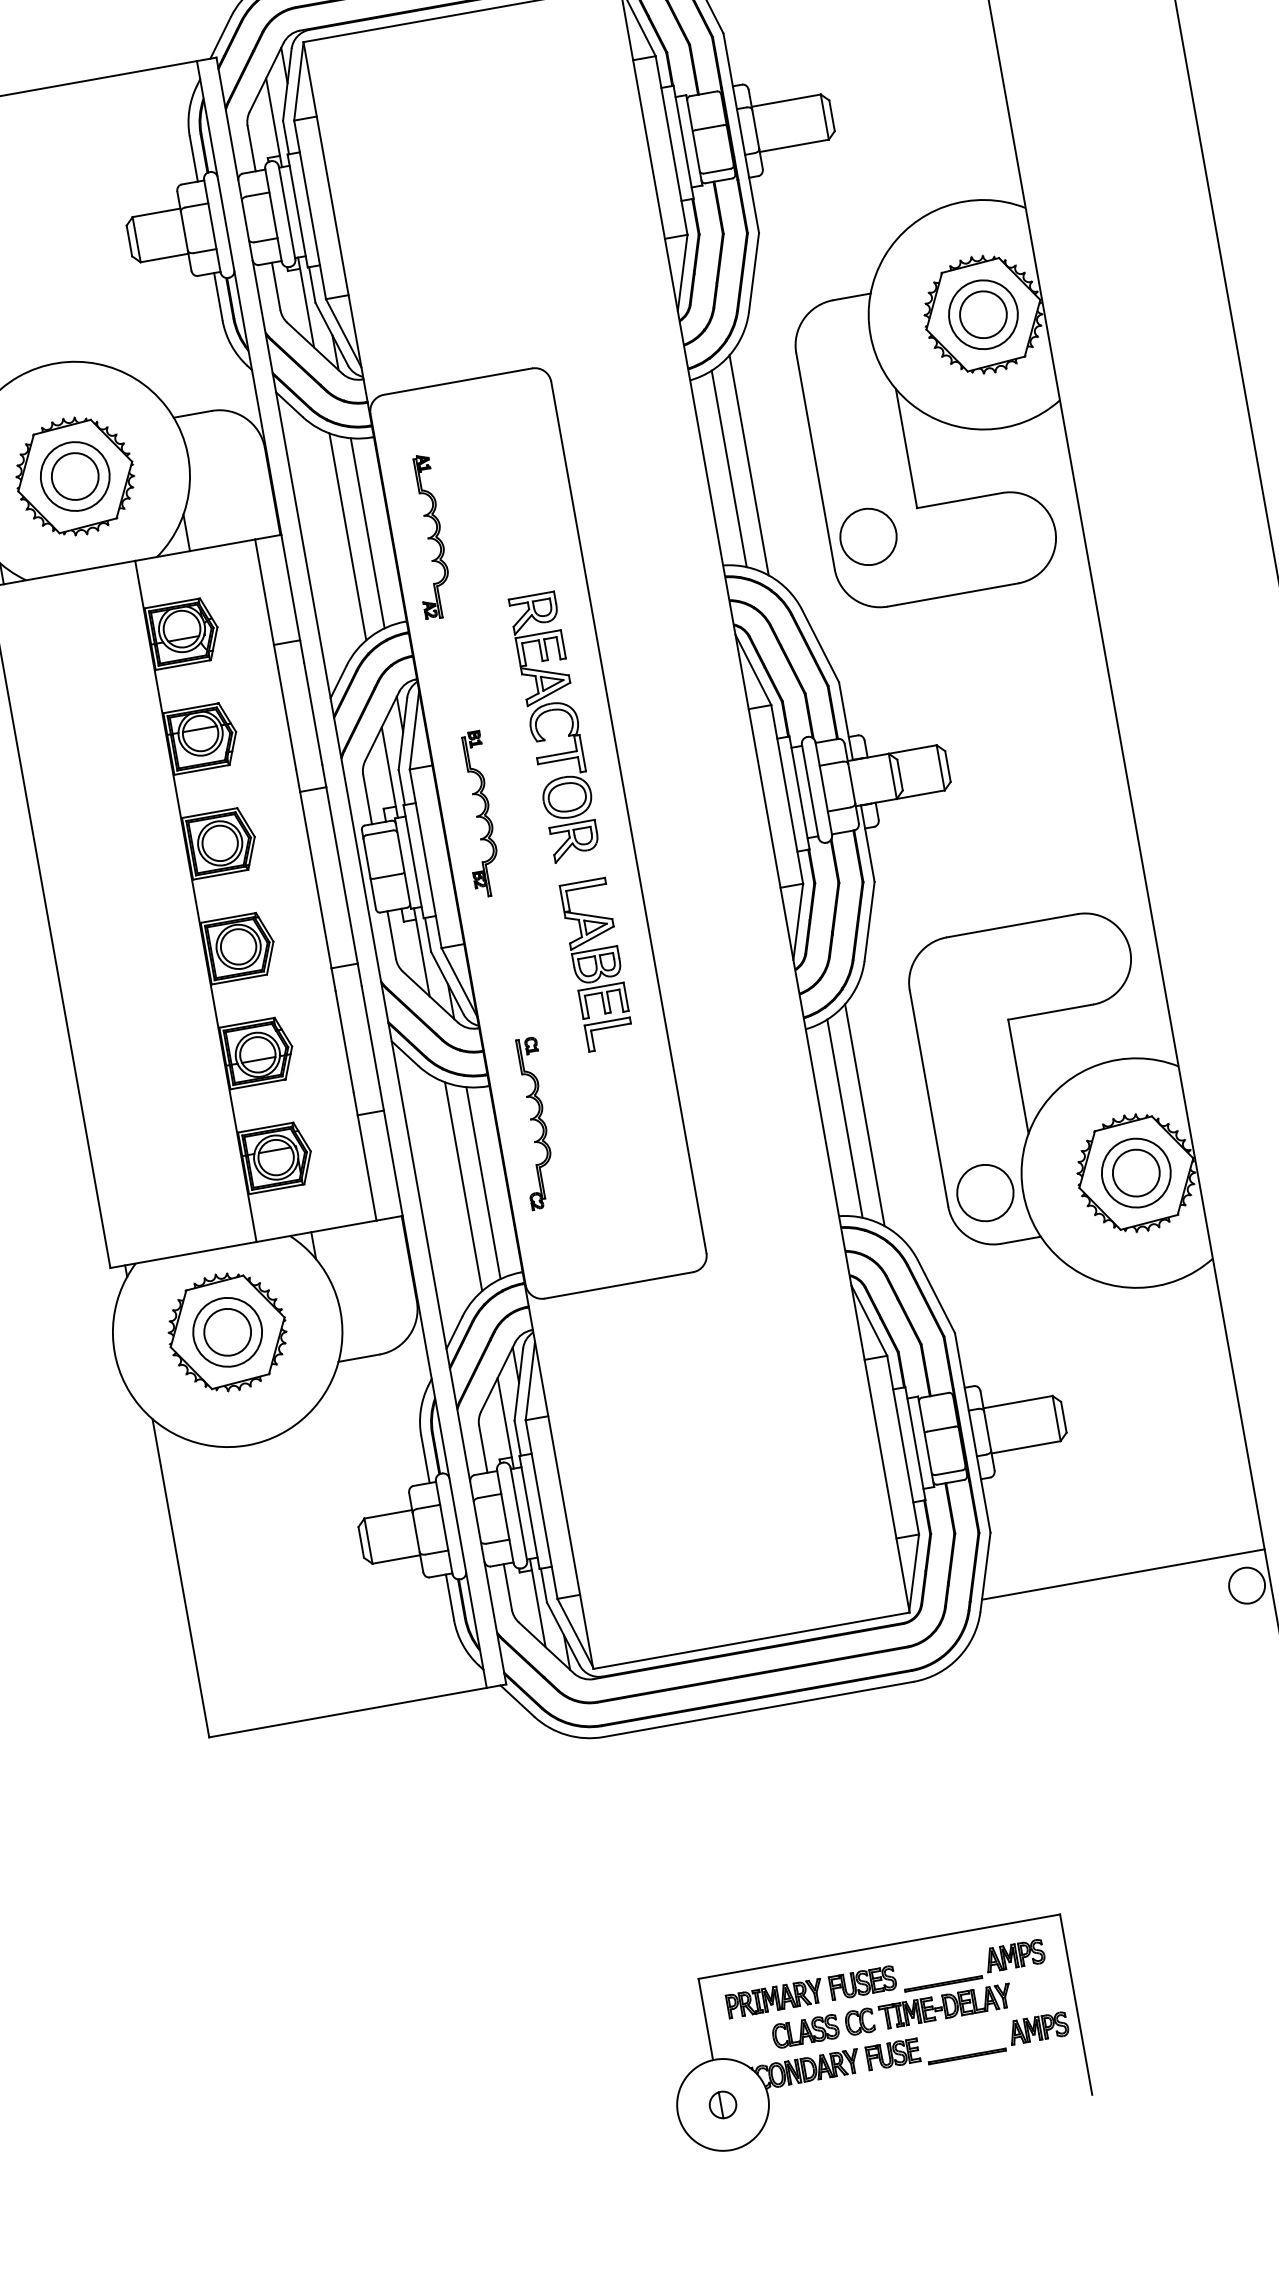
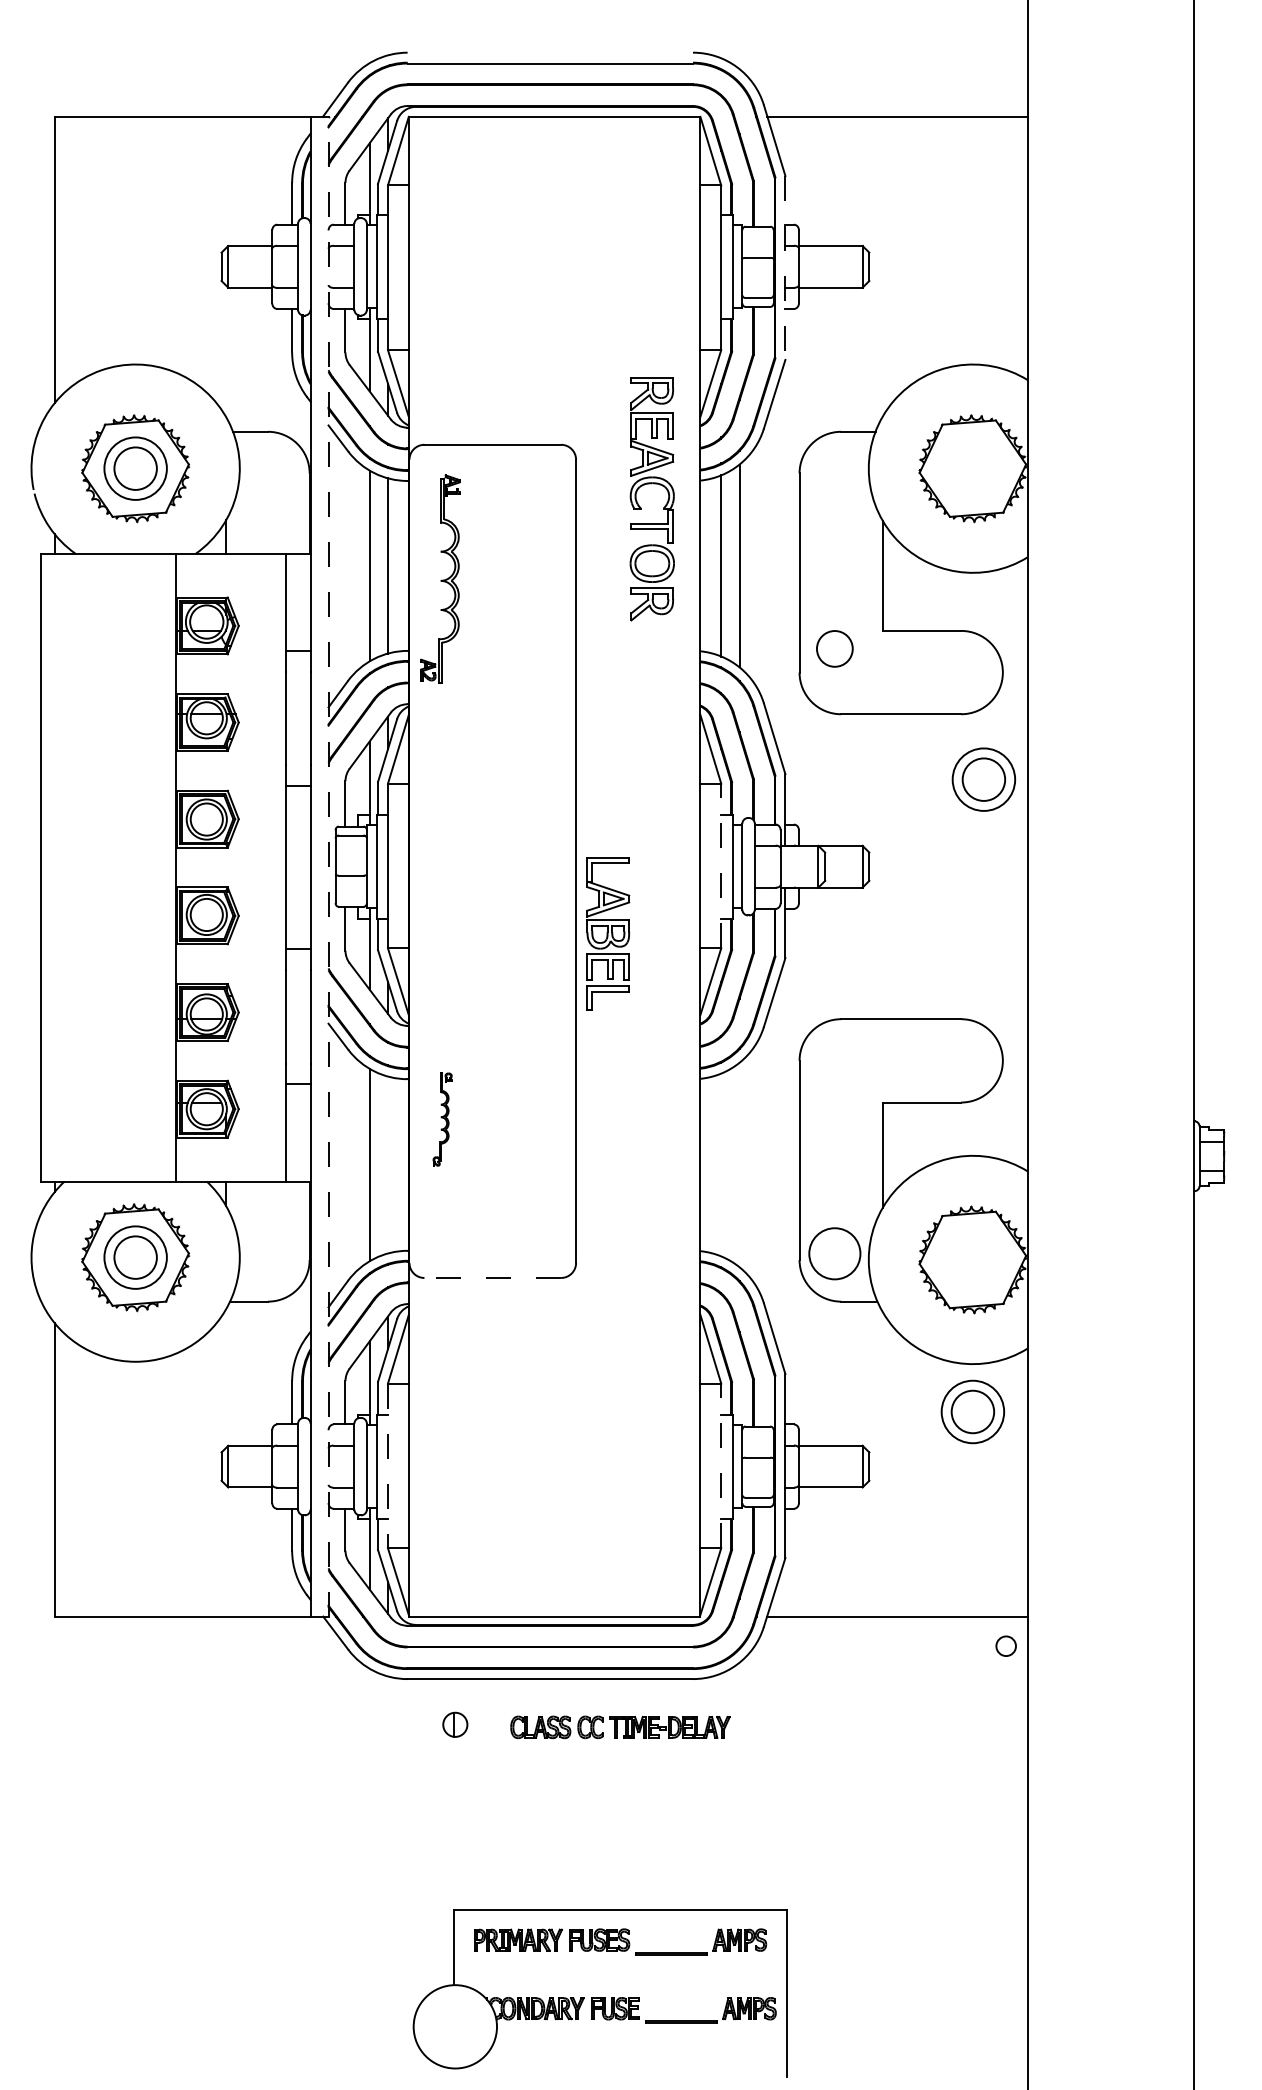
line: (741, 132) -> (785, 267), solid -> dashed
part: (982, 314) -> (983, 779), moved
part: (427, 536) -> (440, 578), size x1.4
circle: (868, 536) -> (834, 648), size x0.7
part: (544, 738) -> (641, 507), moved
line: (787, 793) -> (721, 865), solid -> dashed
part: (477, 814) -> (441, 834), removed
line: (361, 870) -> (328, 866), solid -> dashed
part: (597, 964) -> (608, 933), moved
line: (864, 1114) -> (739, 1164), removed
line: (845, 1118) -> (721, 1164), removed
part: (533, 1123) -> (442, 1119), size x0.6
part: (1135, 1172) -> (972, 1411), moved
line: (482, 1182) -> (387, 1164), removed
line: (618, 1284) -> (492, 1277), solid -> dashed
line: (903, 1444) -> (721, 1465), solid -> dashed
line: (541, 1510) -> (387, 1466), solid -> dashed
circle: (1246, 1584) -> (1005, 1645), size x0.6
part: (892, 2016) -> (620, 1727), moved
part: (723, 2104) -> (455, 1724), moved

